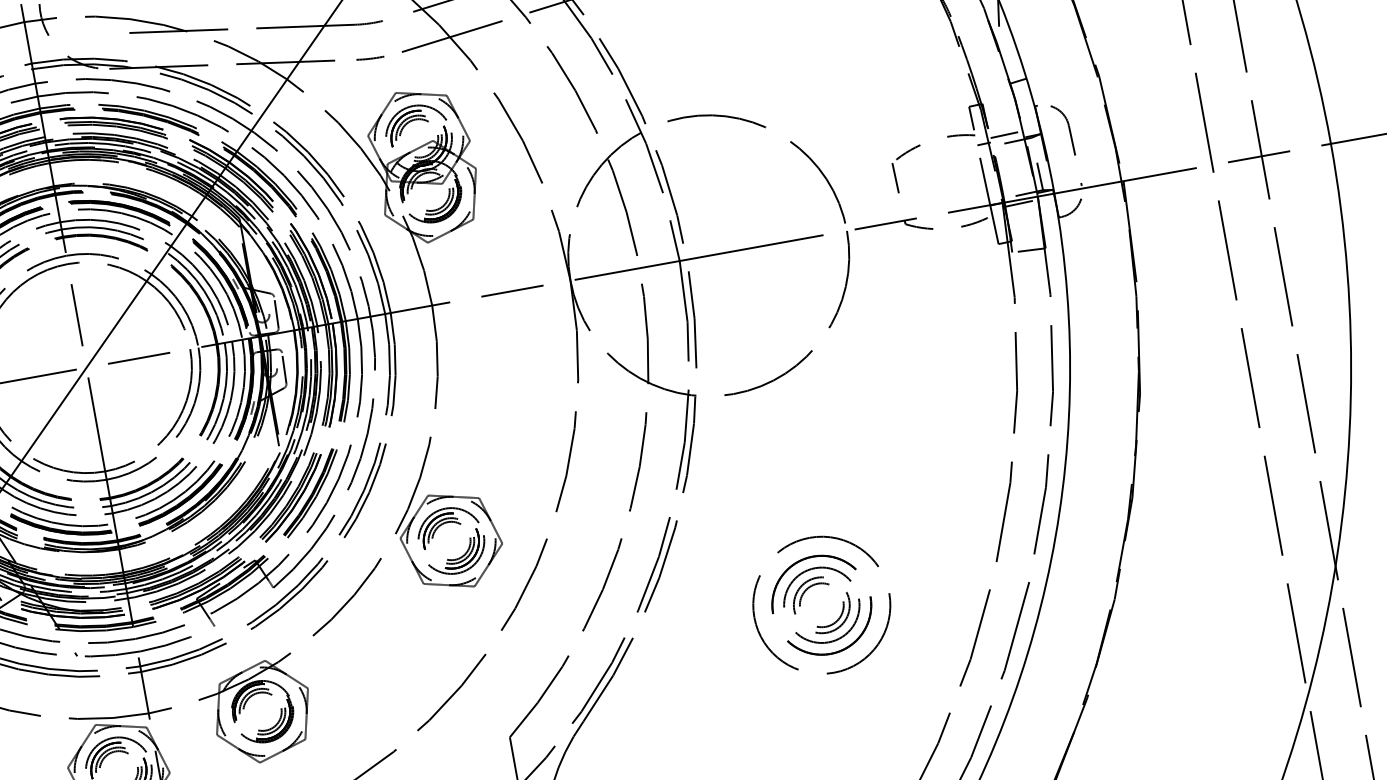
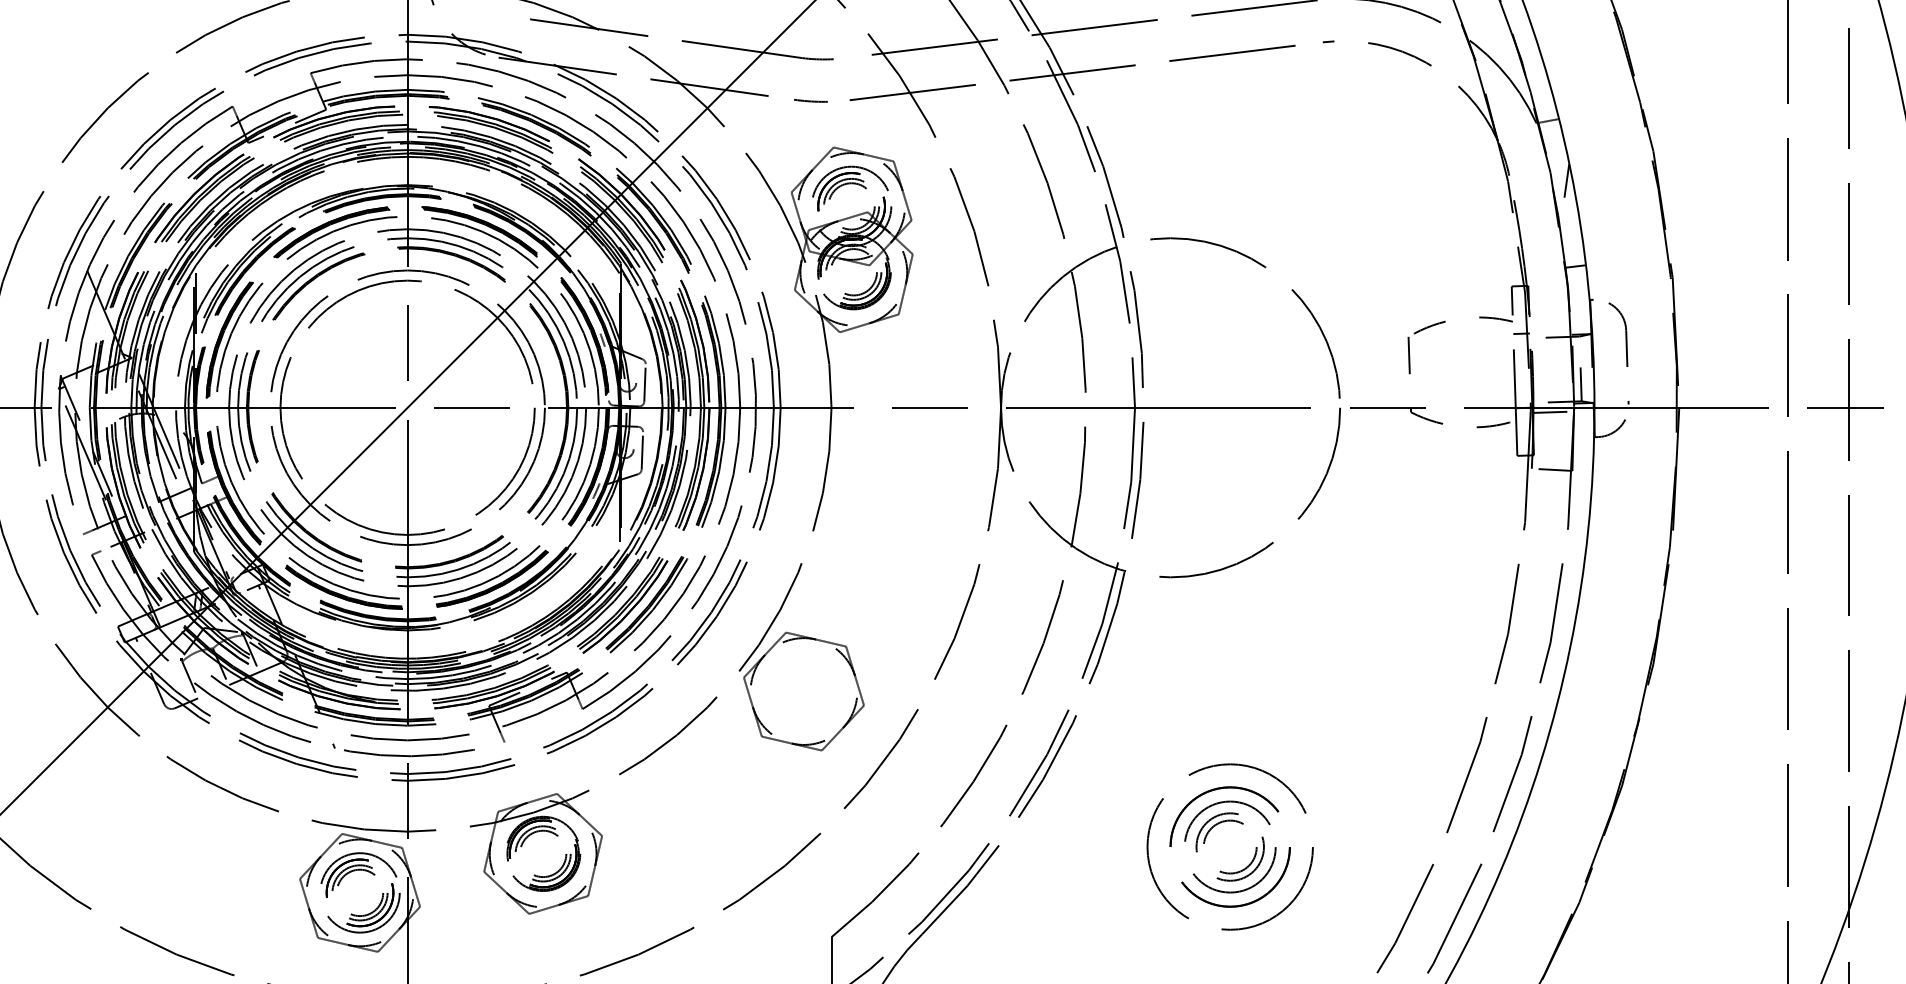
line: (1006, 134) -> (1550, 327), removed
part: (469, 541) -> (825, 695), removed

